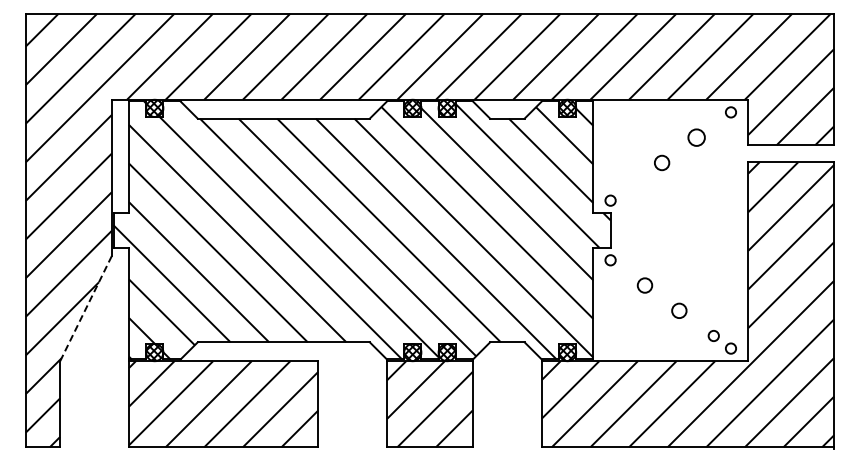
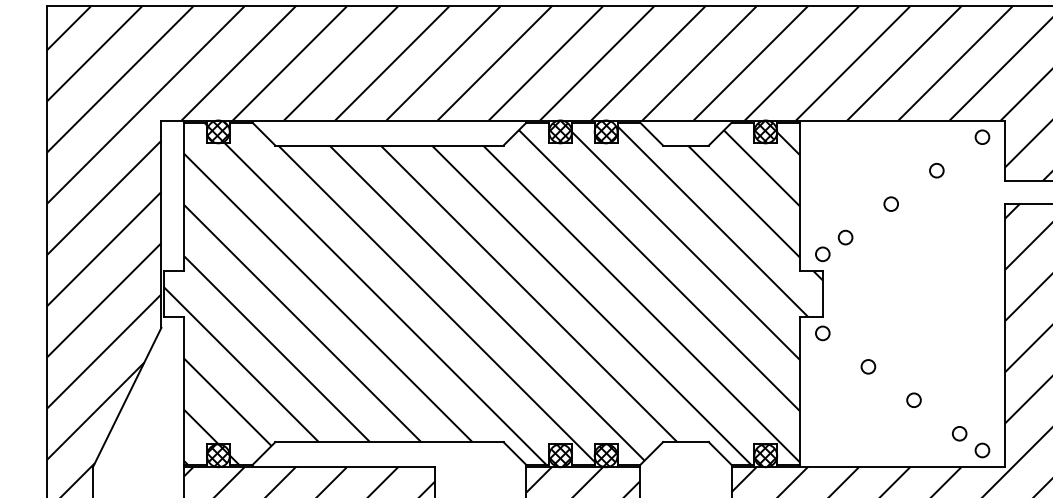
circle: (696, 137) -> (936, 170), size x0.62
circle: (662, 162) -> (891, 203), size x0.71
circle: (627, 188) -> (845, 238), added
circle: (644, 285) -> (867, 366), size x0.71
line: (86, 308) -> (127, 397), dashed -> solid
circle: (679, 310) -> (914, 399), size x0.71

